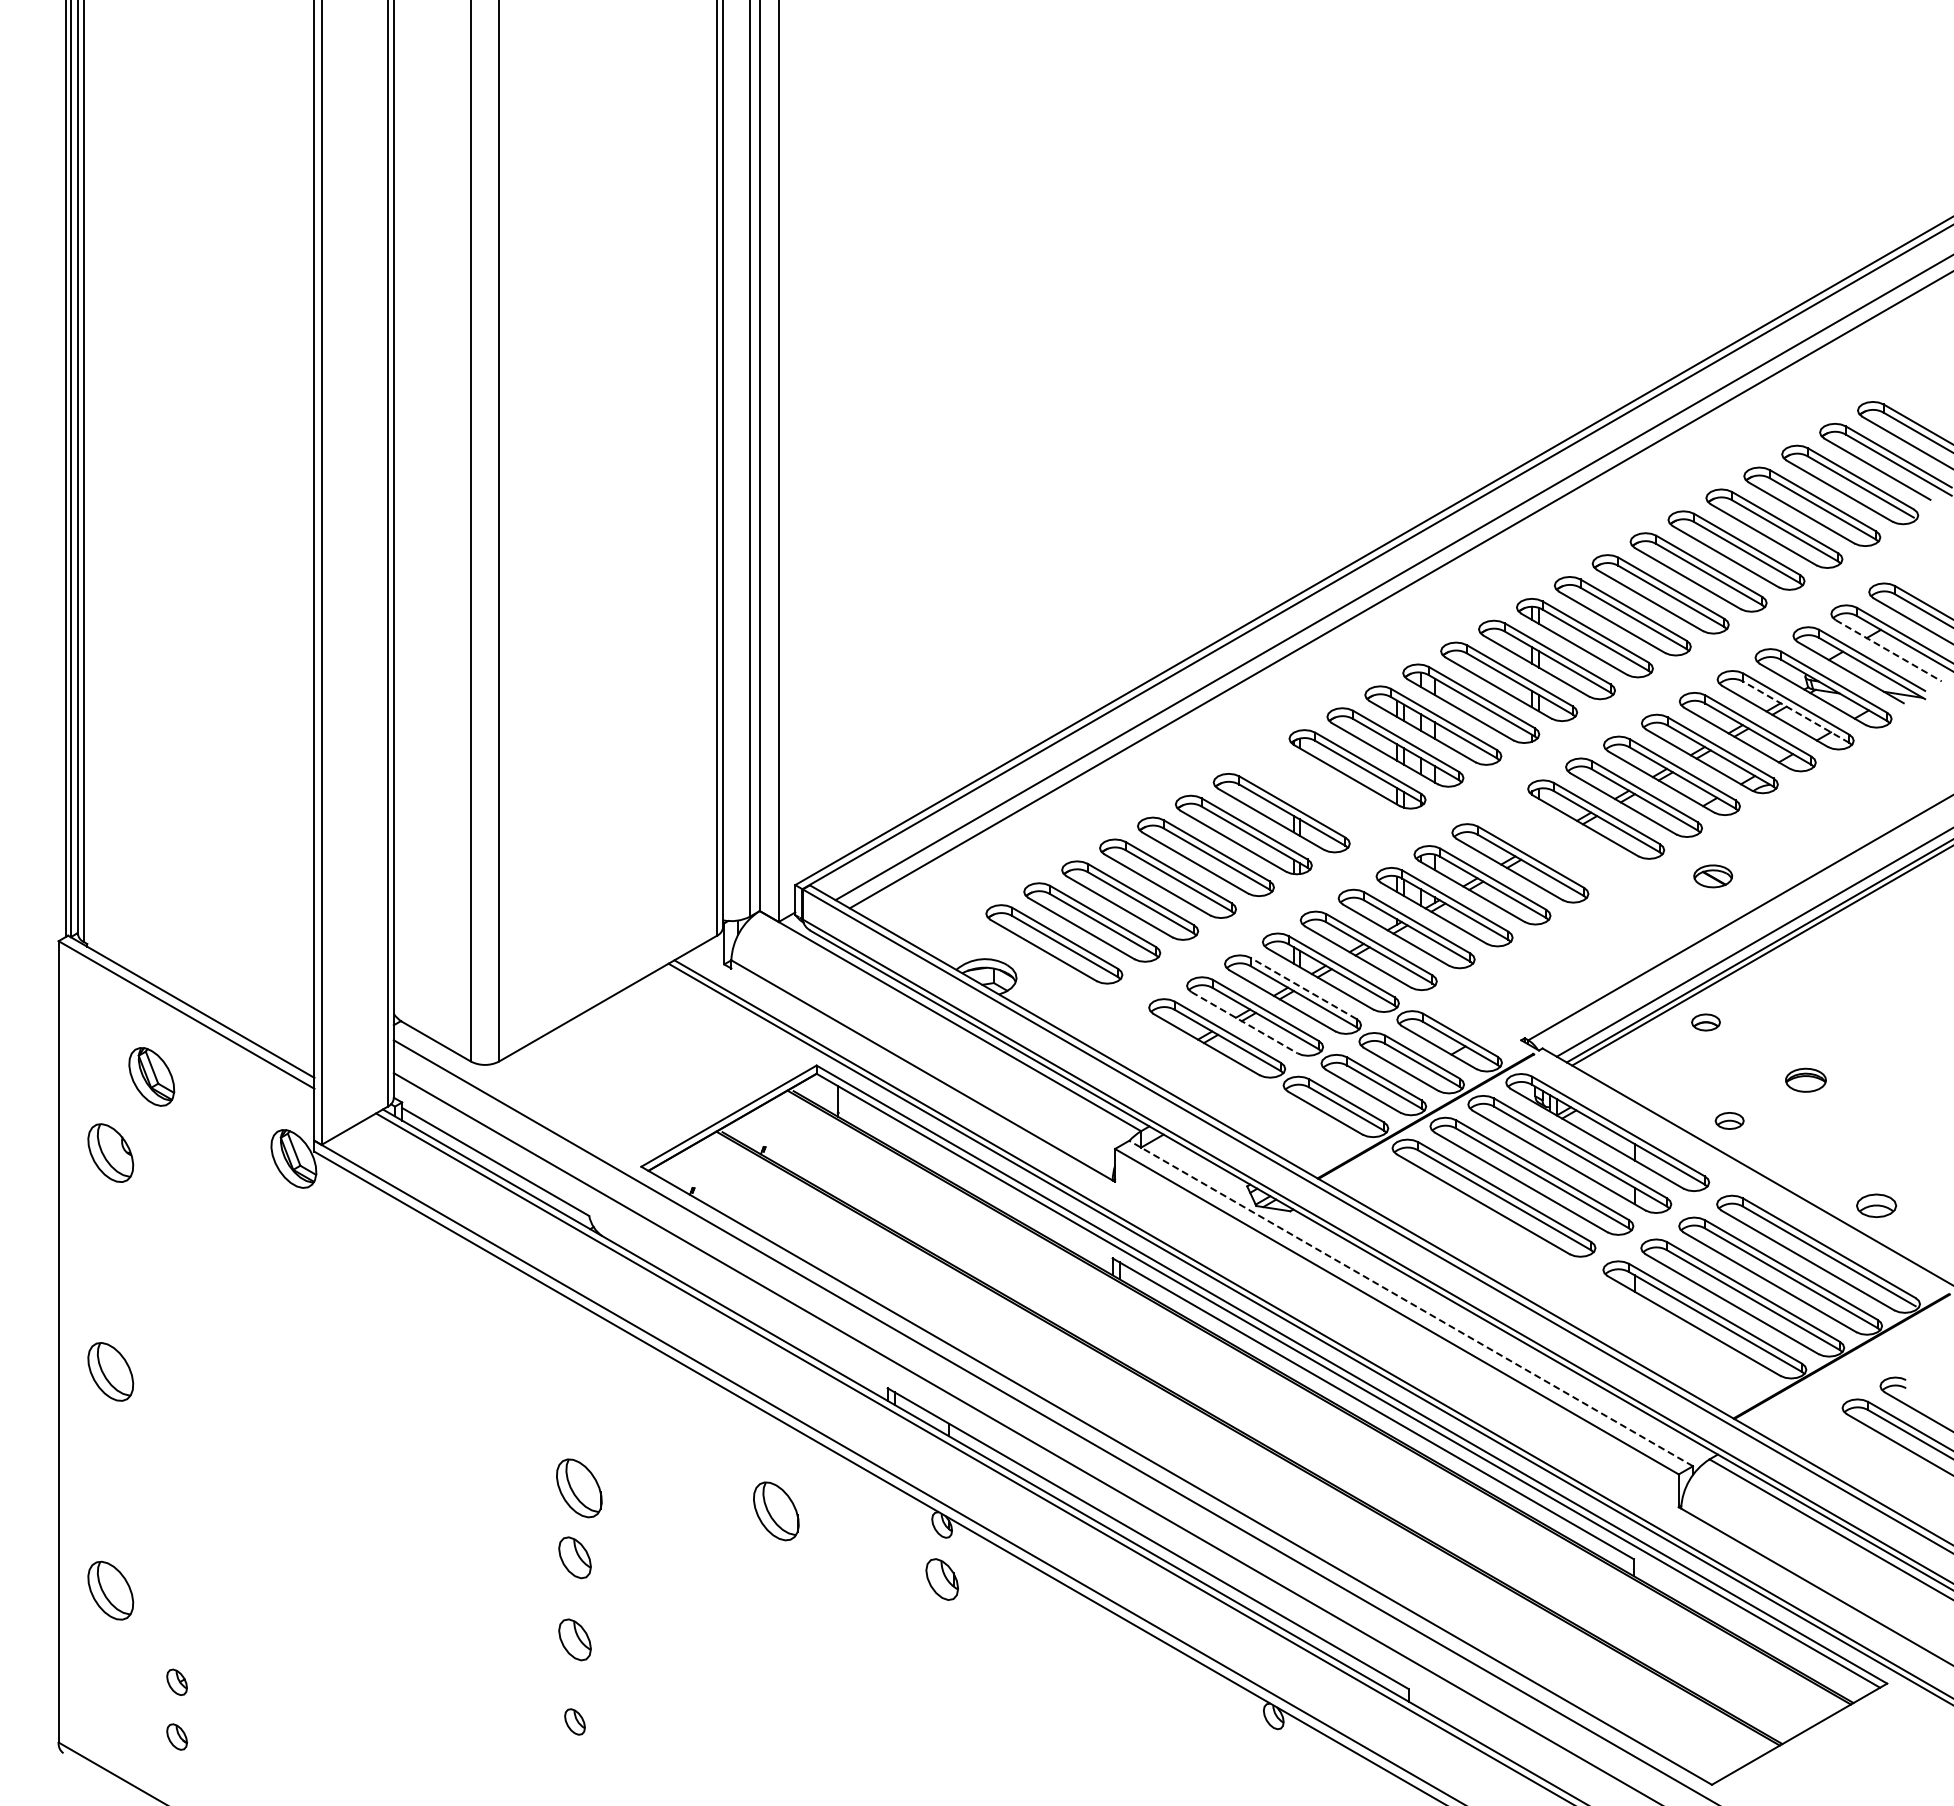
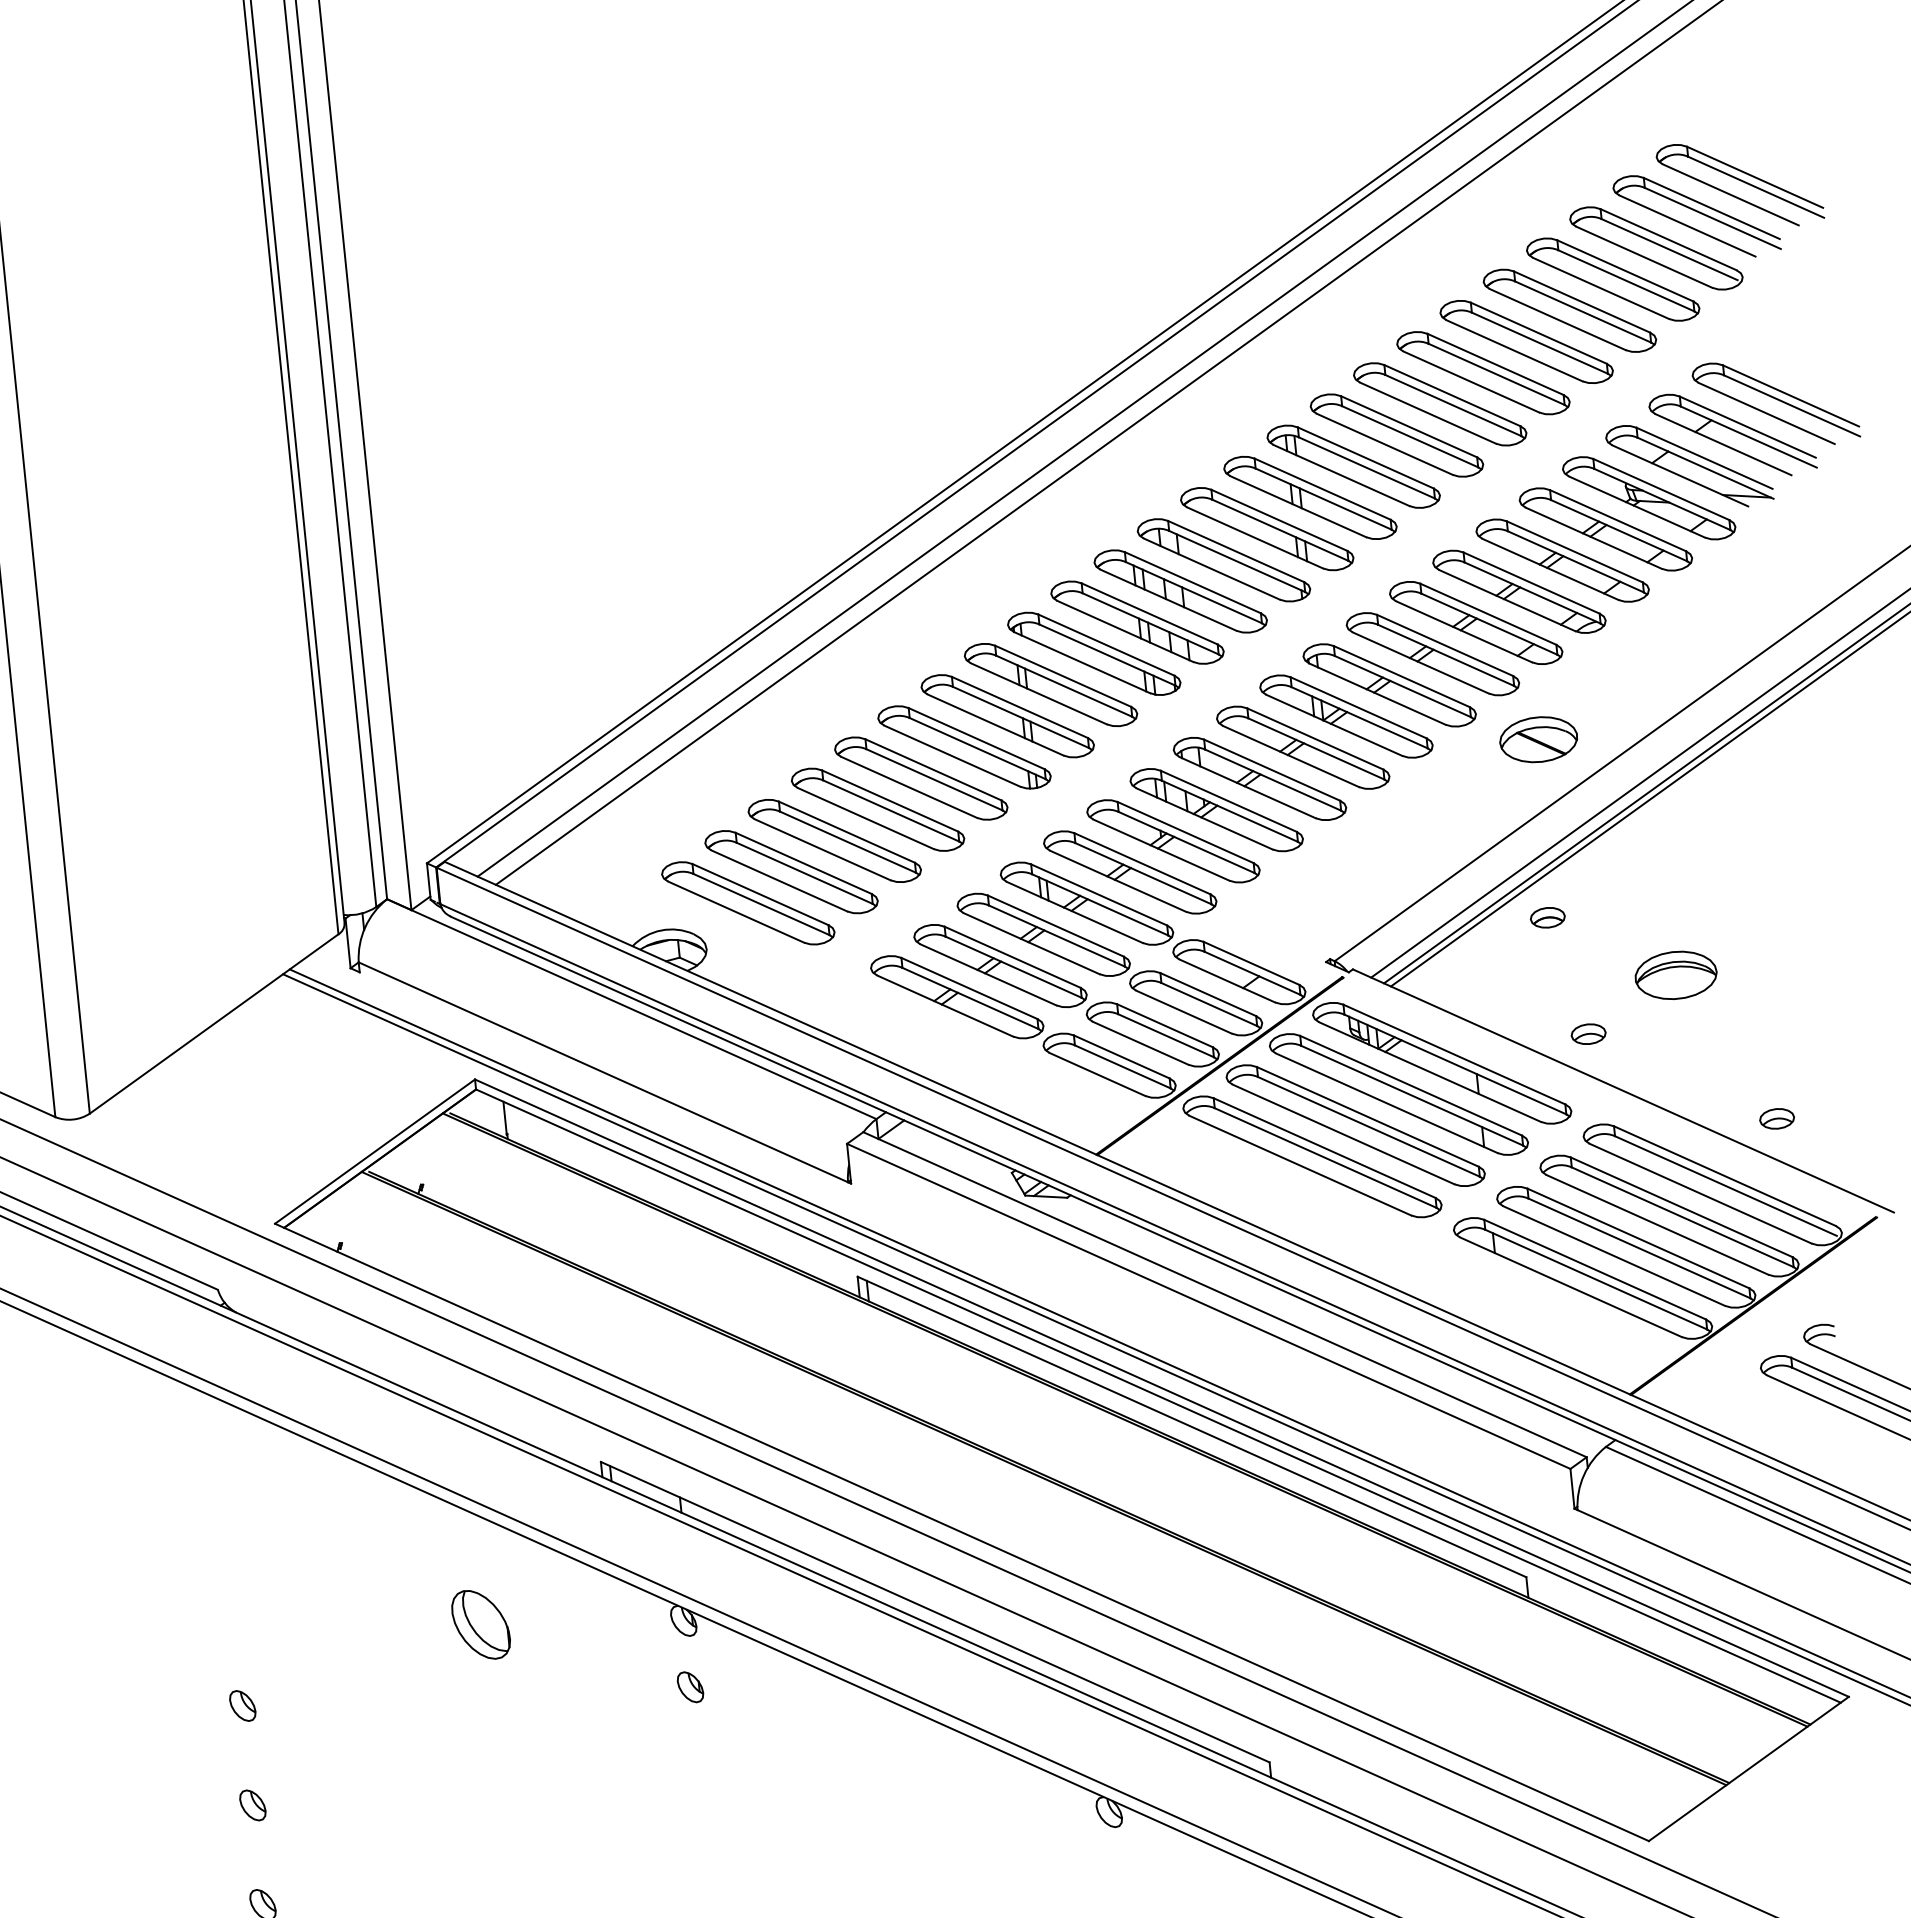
line: (1889, 651) -> (1724, 445), dashed -> solid
line: (1795, 712) -> (1618, 530), dashed -> solid
part: (1319, 791) -> (1050, 685), added
part: (1558, 841) -> (1346, 716), added
part: (1712, 876) -> (1537, 740), size x1.67
line: (1303, 988) -> (1055, 926), dashed -> solid
line: (1244, 1022) -> (988, 974), dashed -> solid
part: (1805, 1080) -> (1675, 975), size x1.67
part: (1876, 1205) -> (1777, 1118), size x0.71
line: (1410, 1303) -> (1224, 1294), dashed -> solid
part: (579, 1488) -> (239, 1621), removed
part: (574, 1557) -> (242, 1705), size x0.62
part: (941, 1579) -> (689, 1687), size x0.62
part: (574, 1639) -> (252, 1805), size x0.62

